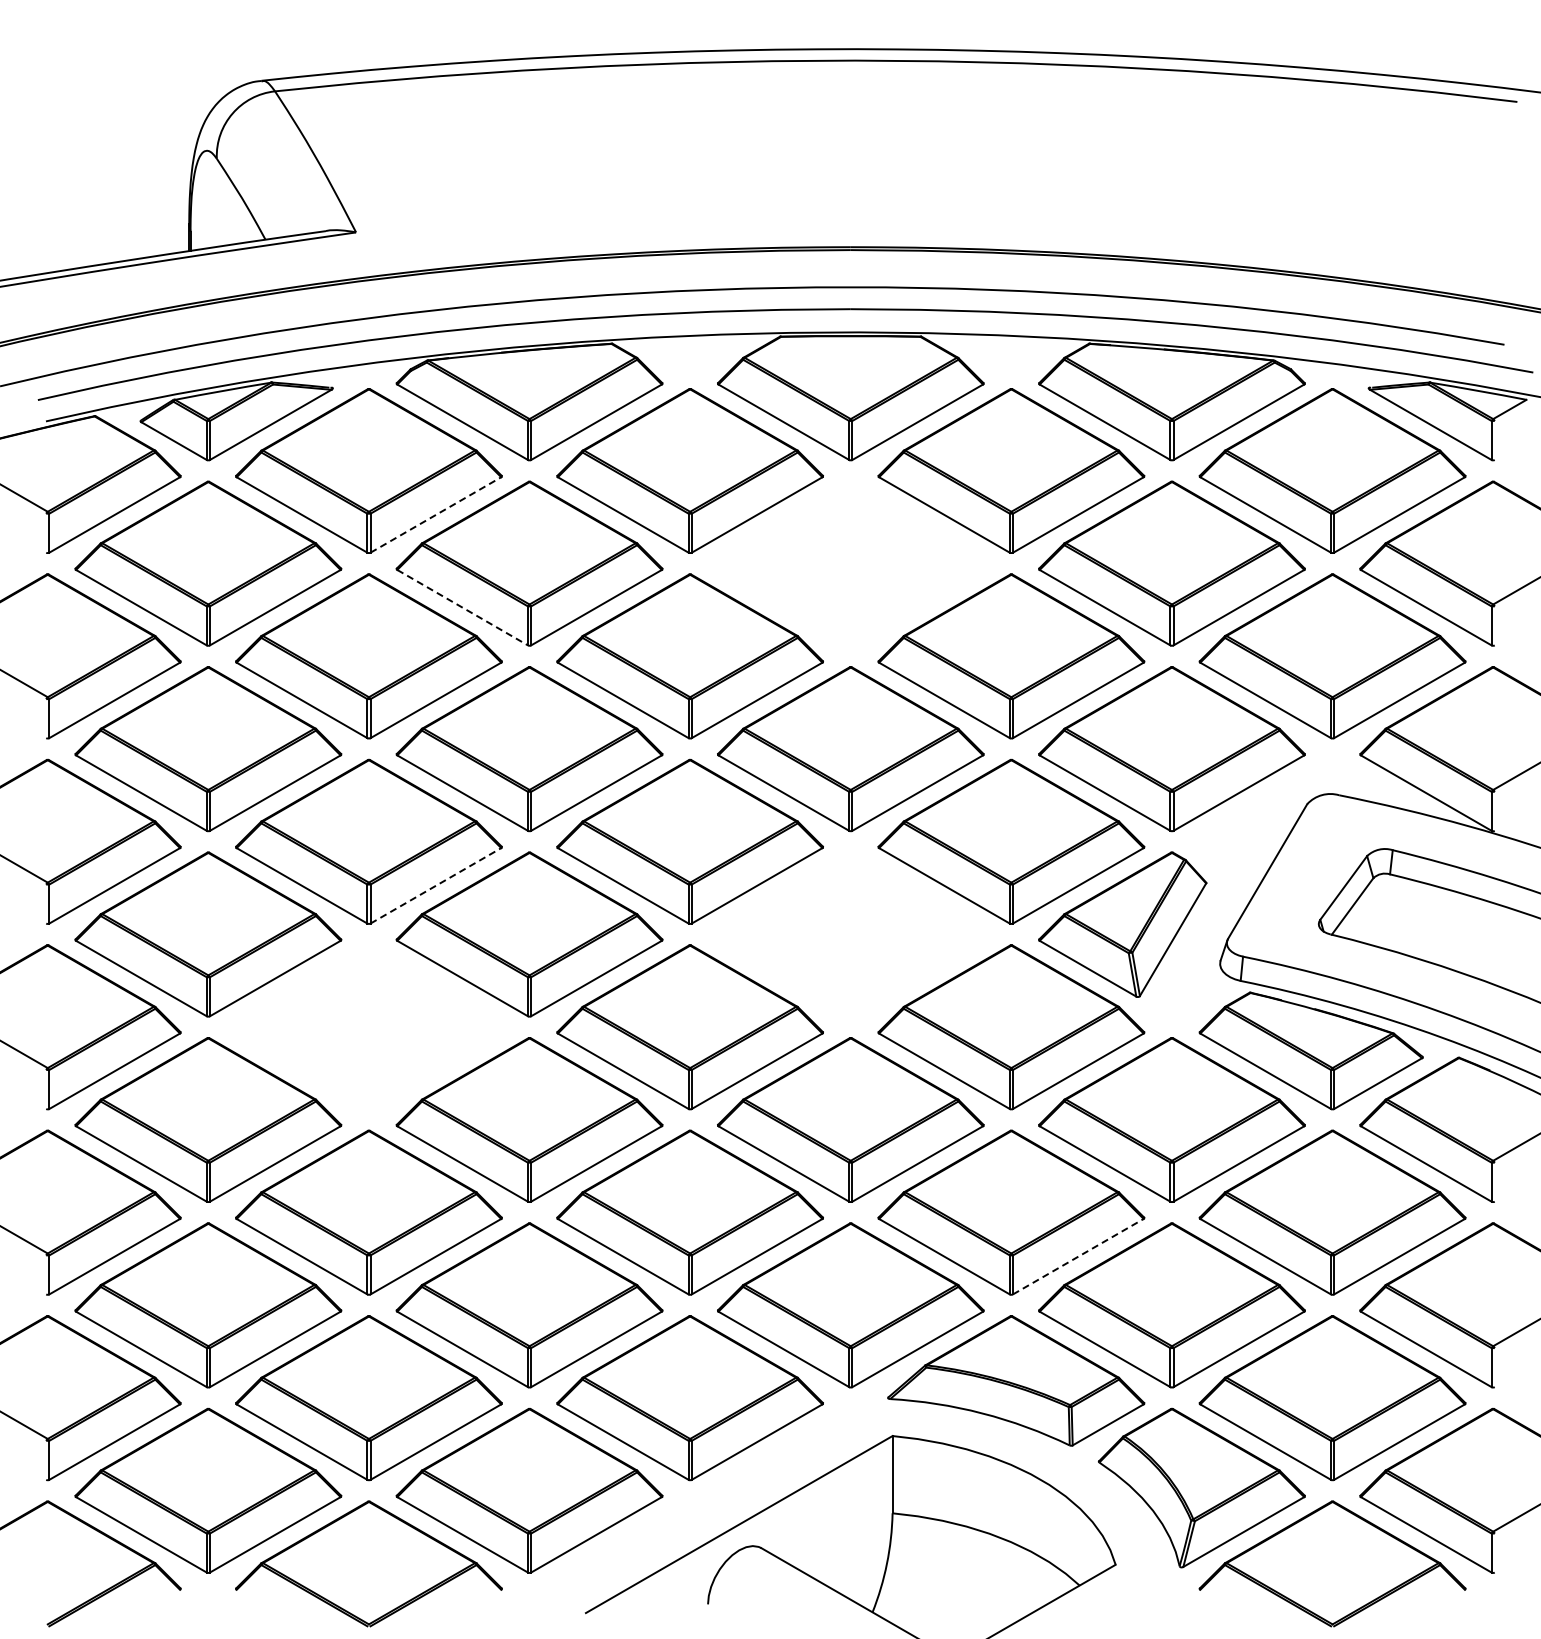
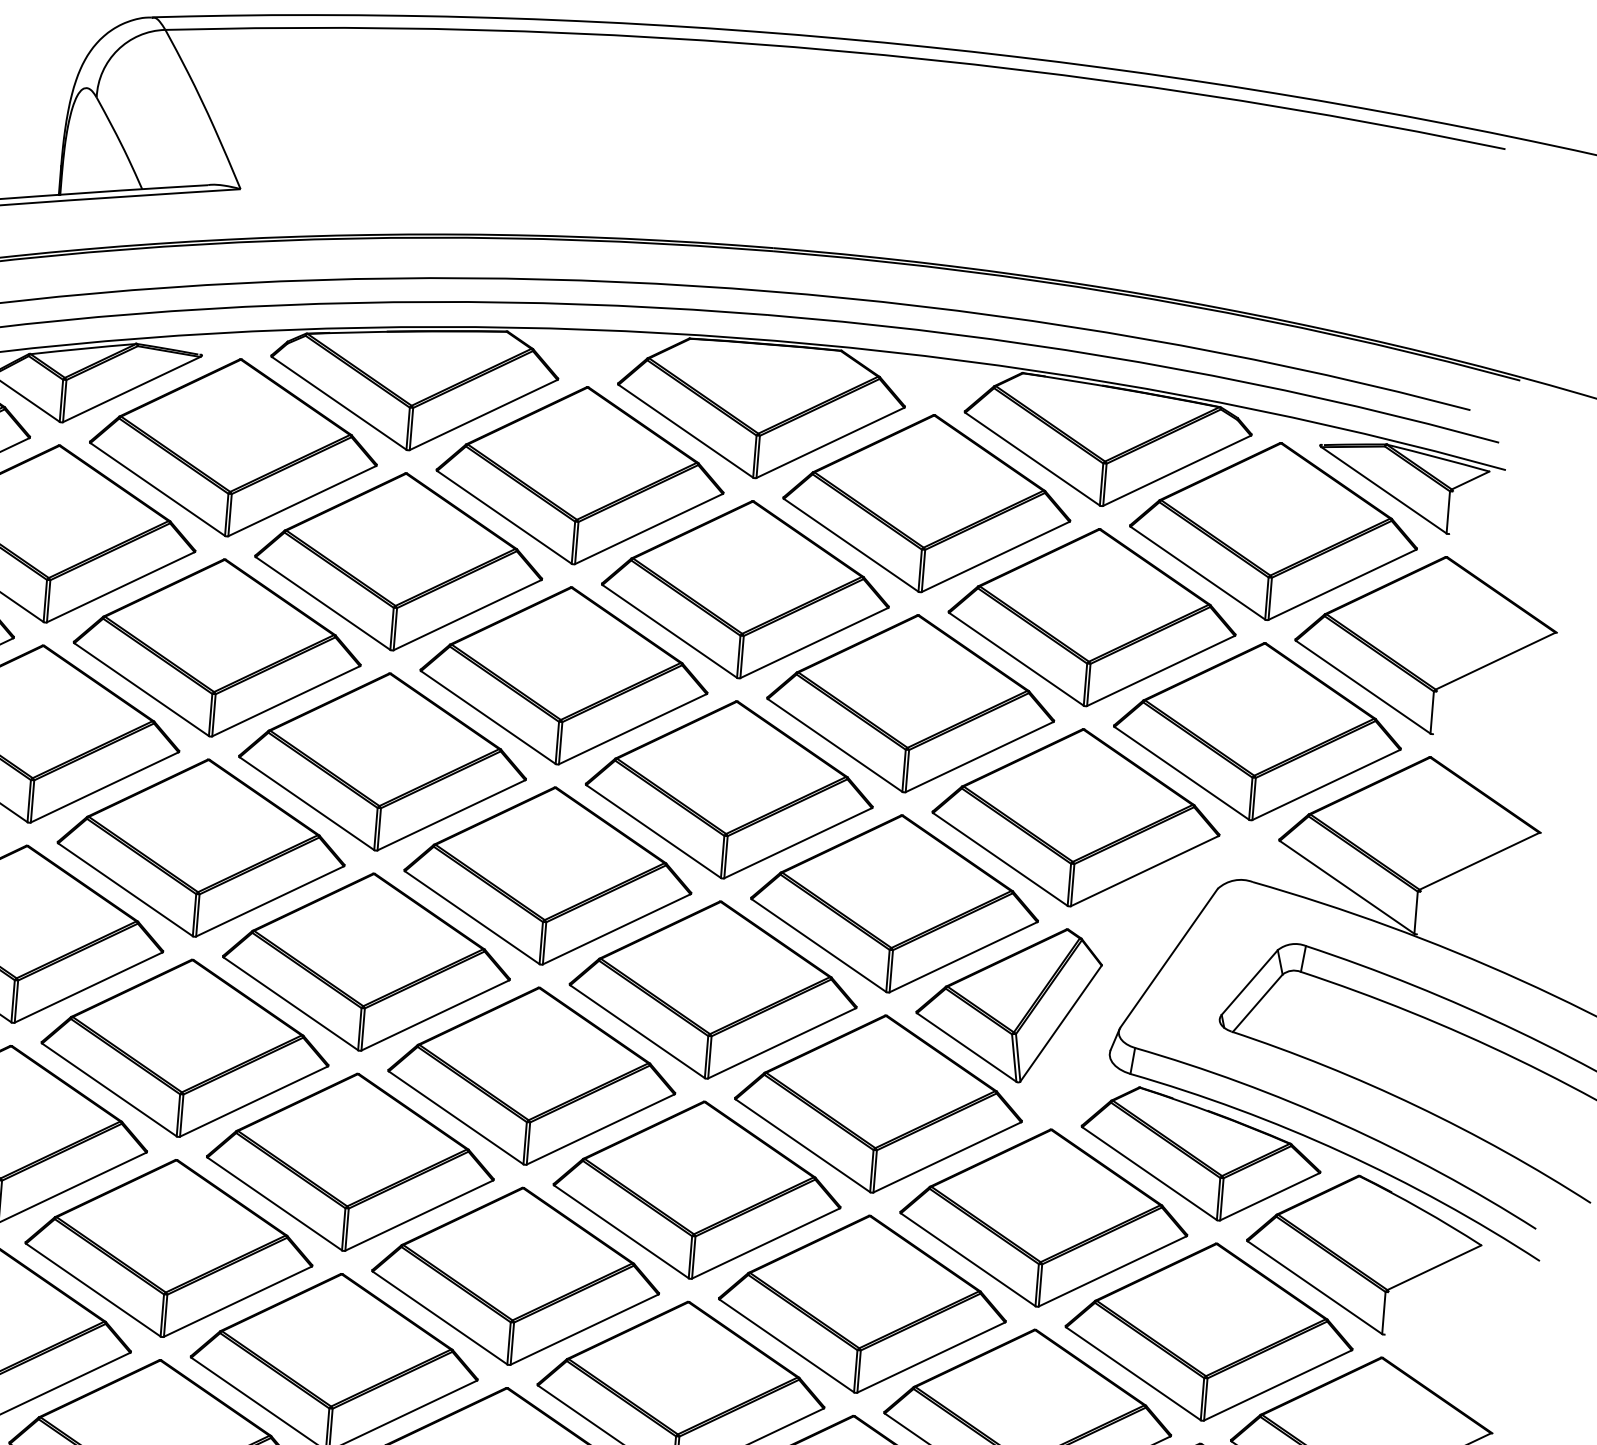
line: (436, 514) -> (302, 500), dashed -> solid
part: (850, 563) -> (745, 589), added
line: (463, 607) -> (323, 603), dashed -> solid
line: (436, 885) -> (270, 901), dashed -> solid
part: (850, 934) -> (713, 989), added
part: (368, 1027) -> (184, 1048), added
line: (1078, 1256) -> (931, 1357), dashed -> solid

